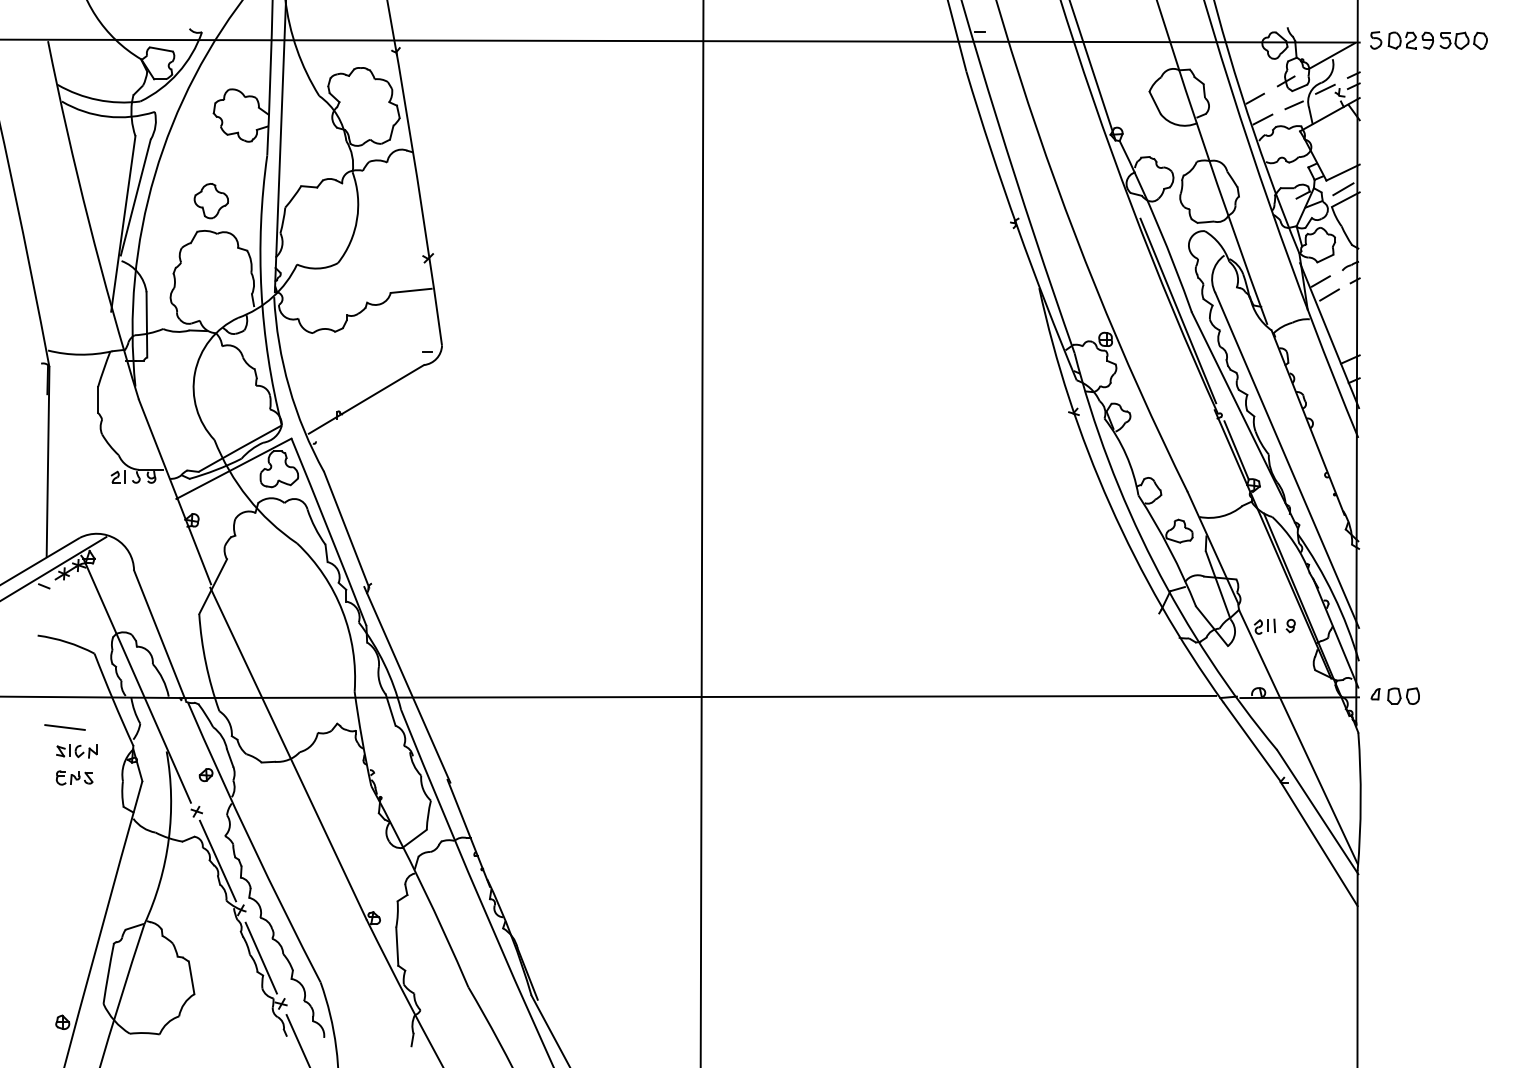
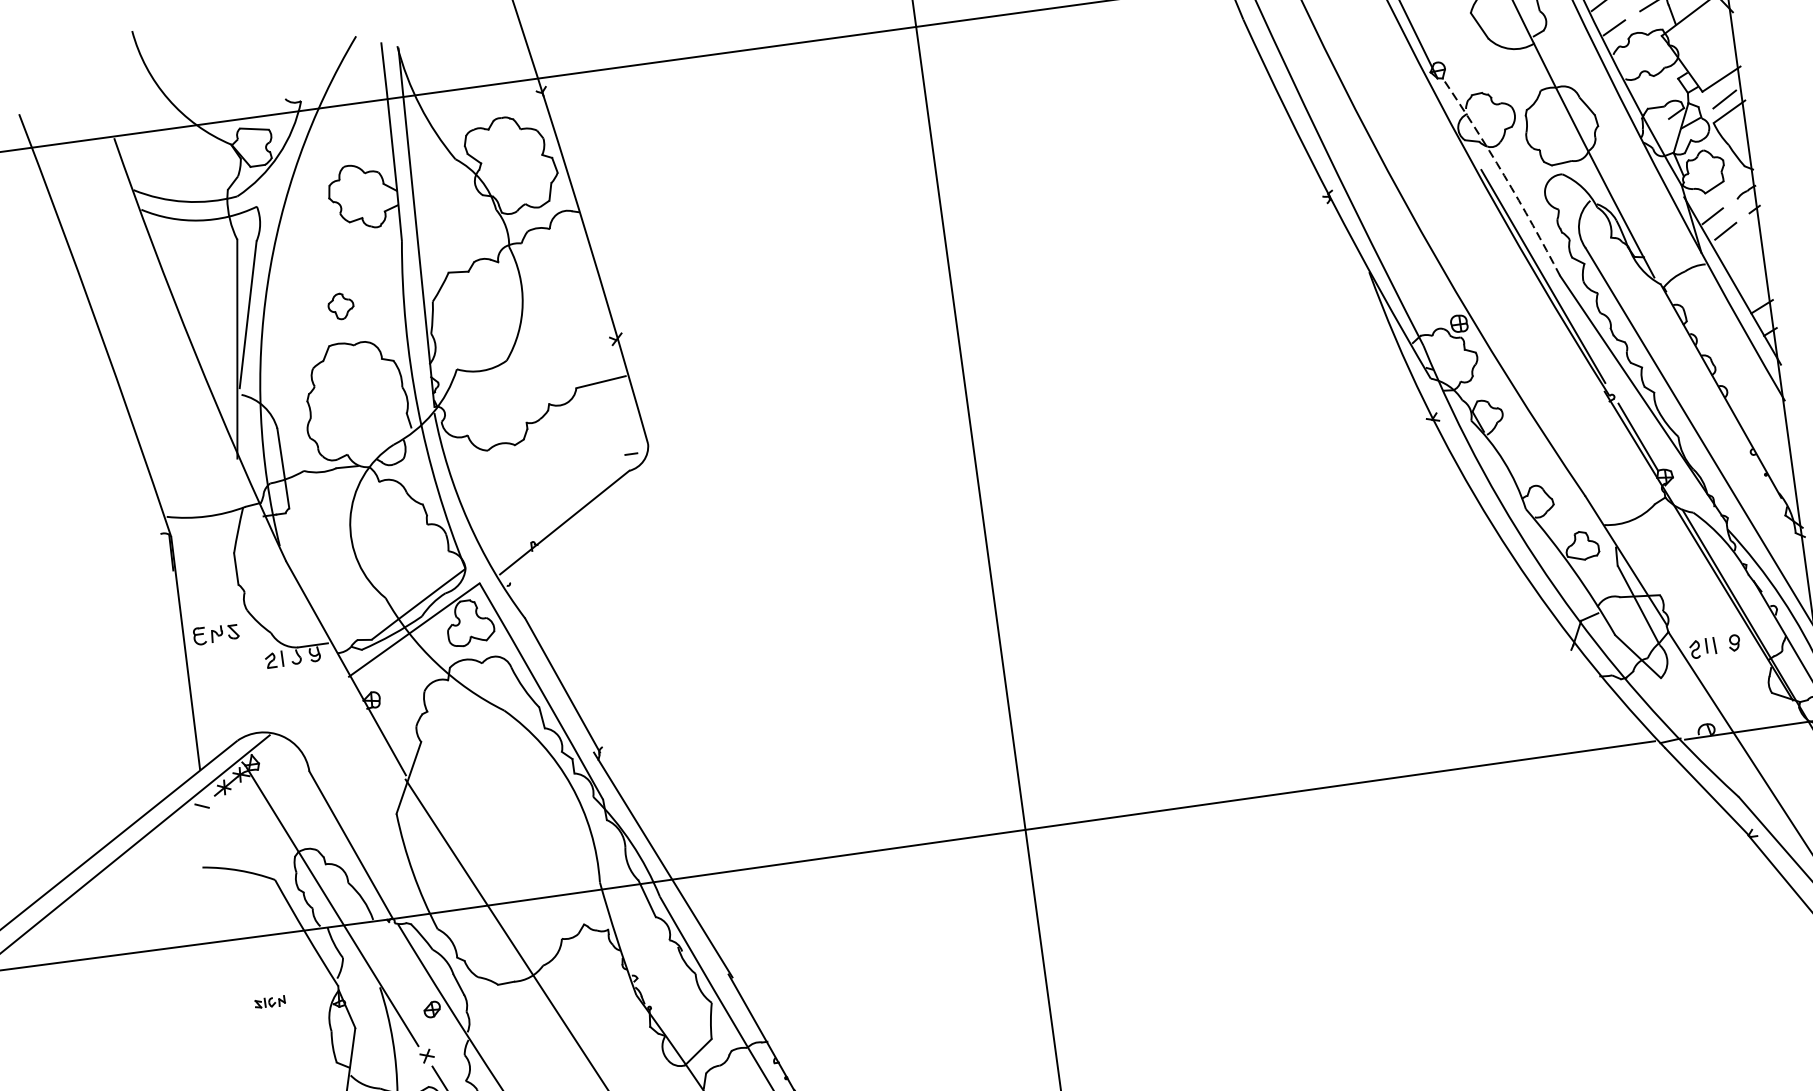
part: (210, 201) -> (340, 306), size x0.6
arc: (1158, 225) -> (1504, 175), solid -> dashed
line: (64, 727) -> (250, 975), removed
part: (76, 751) -> (269, 1002), size x0.6
part: (74, 777) -> (215, 633), moved

